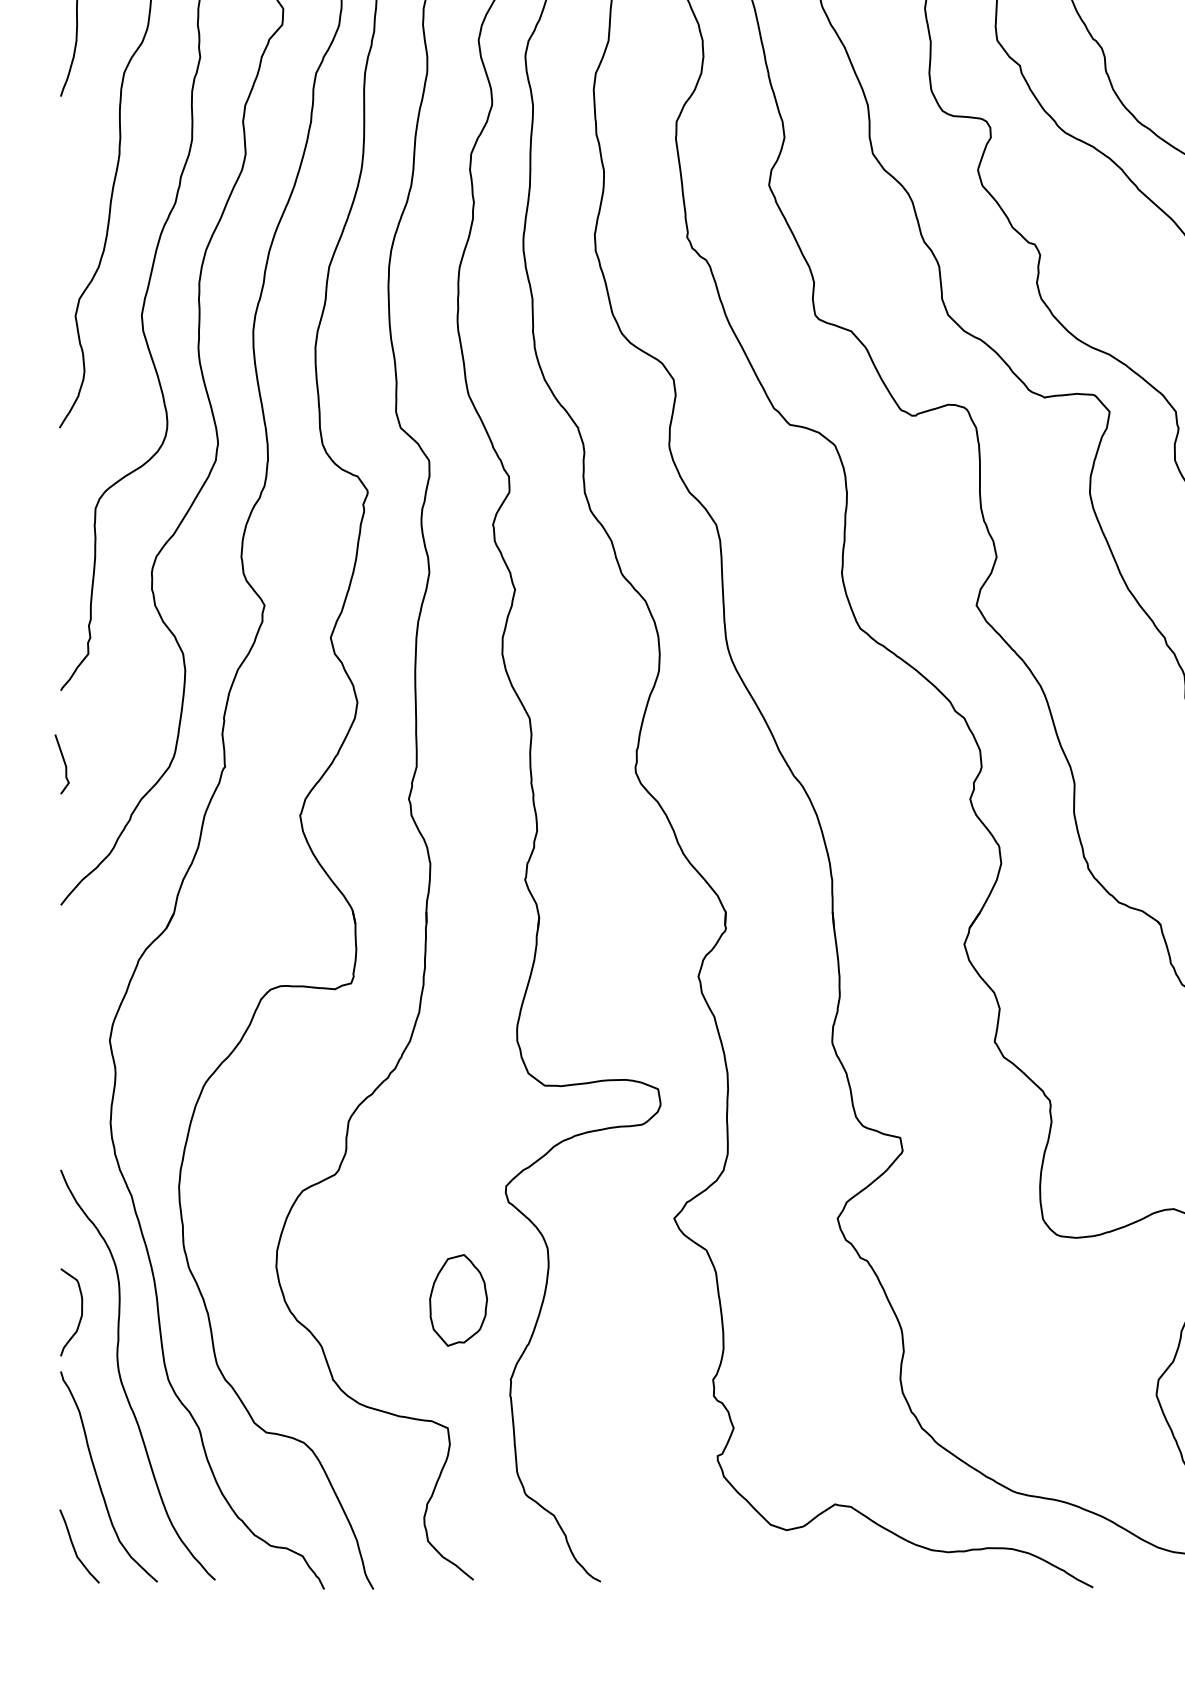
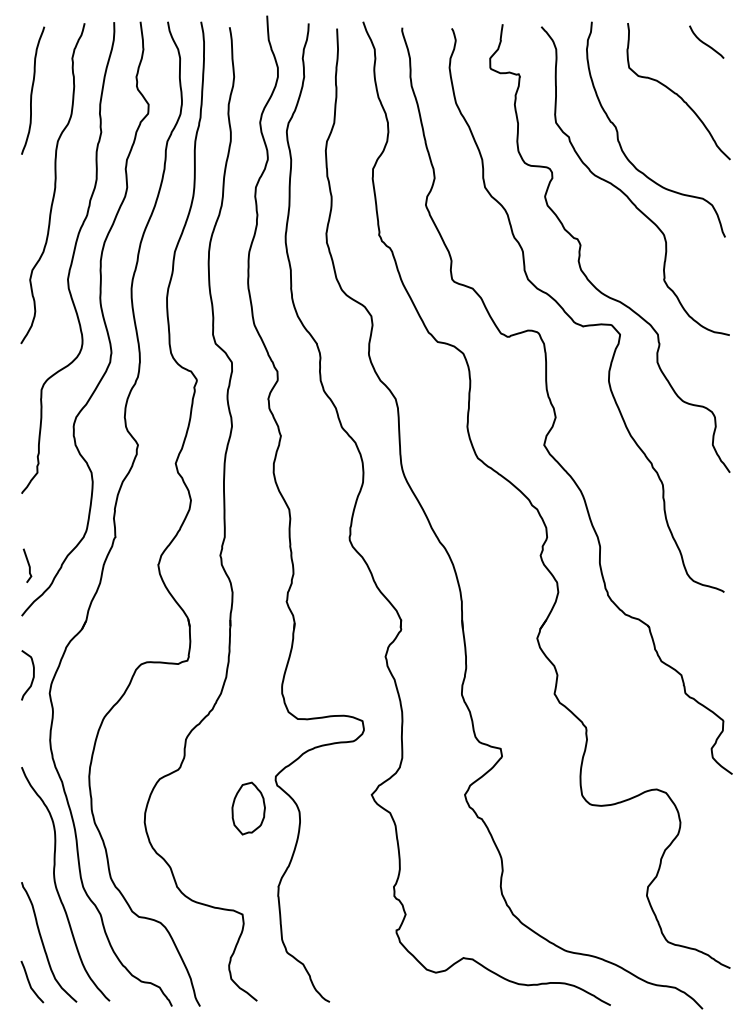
line: (63, 763) -> (28, 565), moved
part: (458, 1300) -> (248, 808), moved
curve: (79, 1316) -> (32, 677), moved

